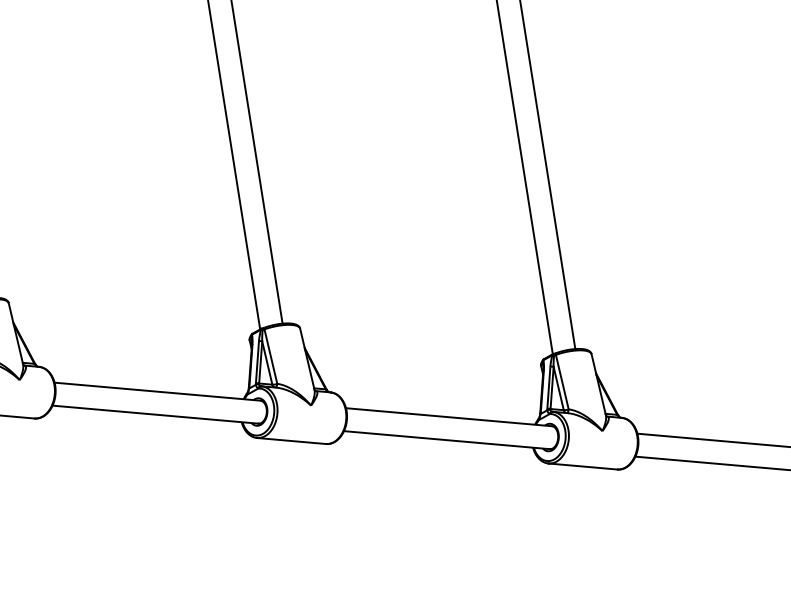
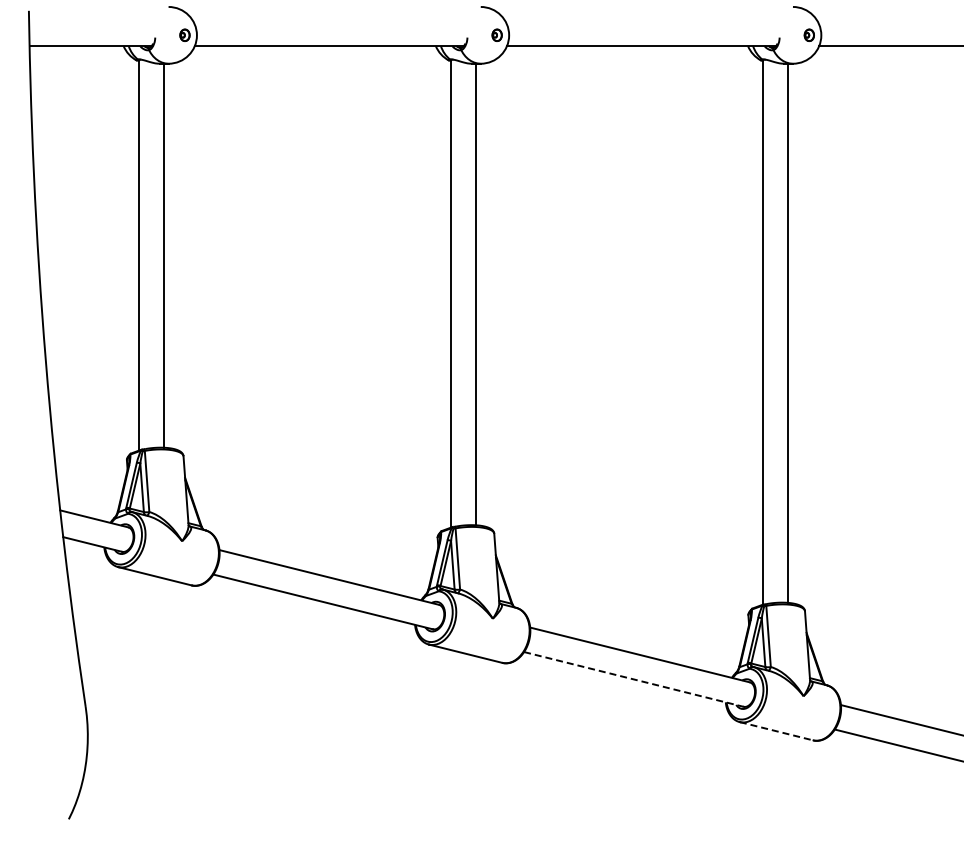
line: (447, 440) -> (634, 679), solid -> dashed
line: (583, 466) -> (776, 731), solid -> dashed

